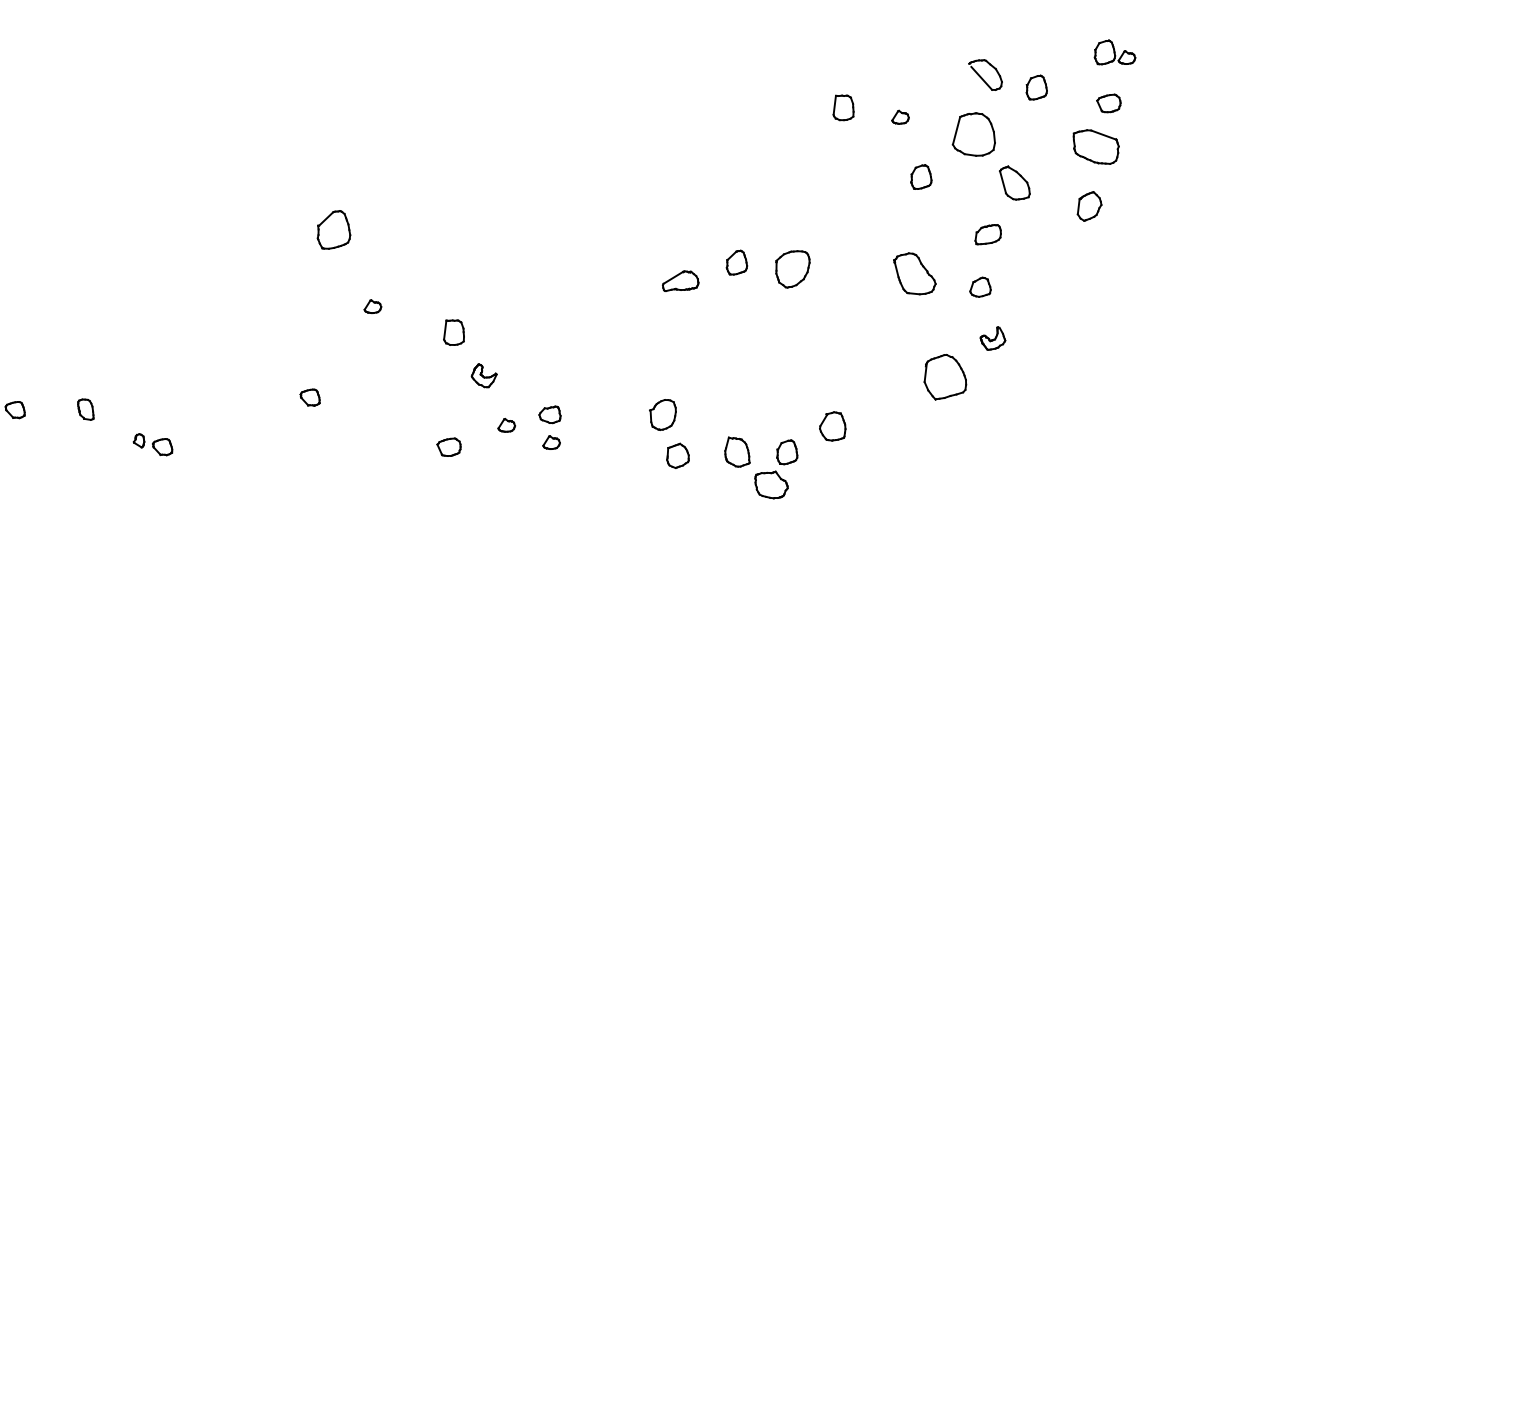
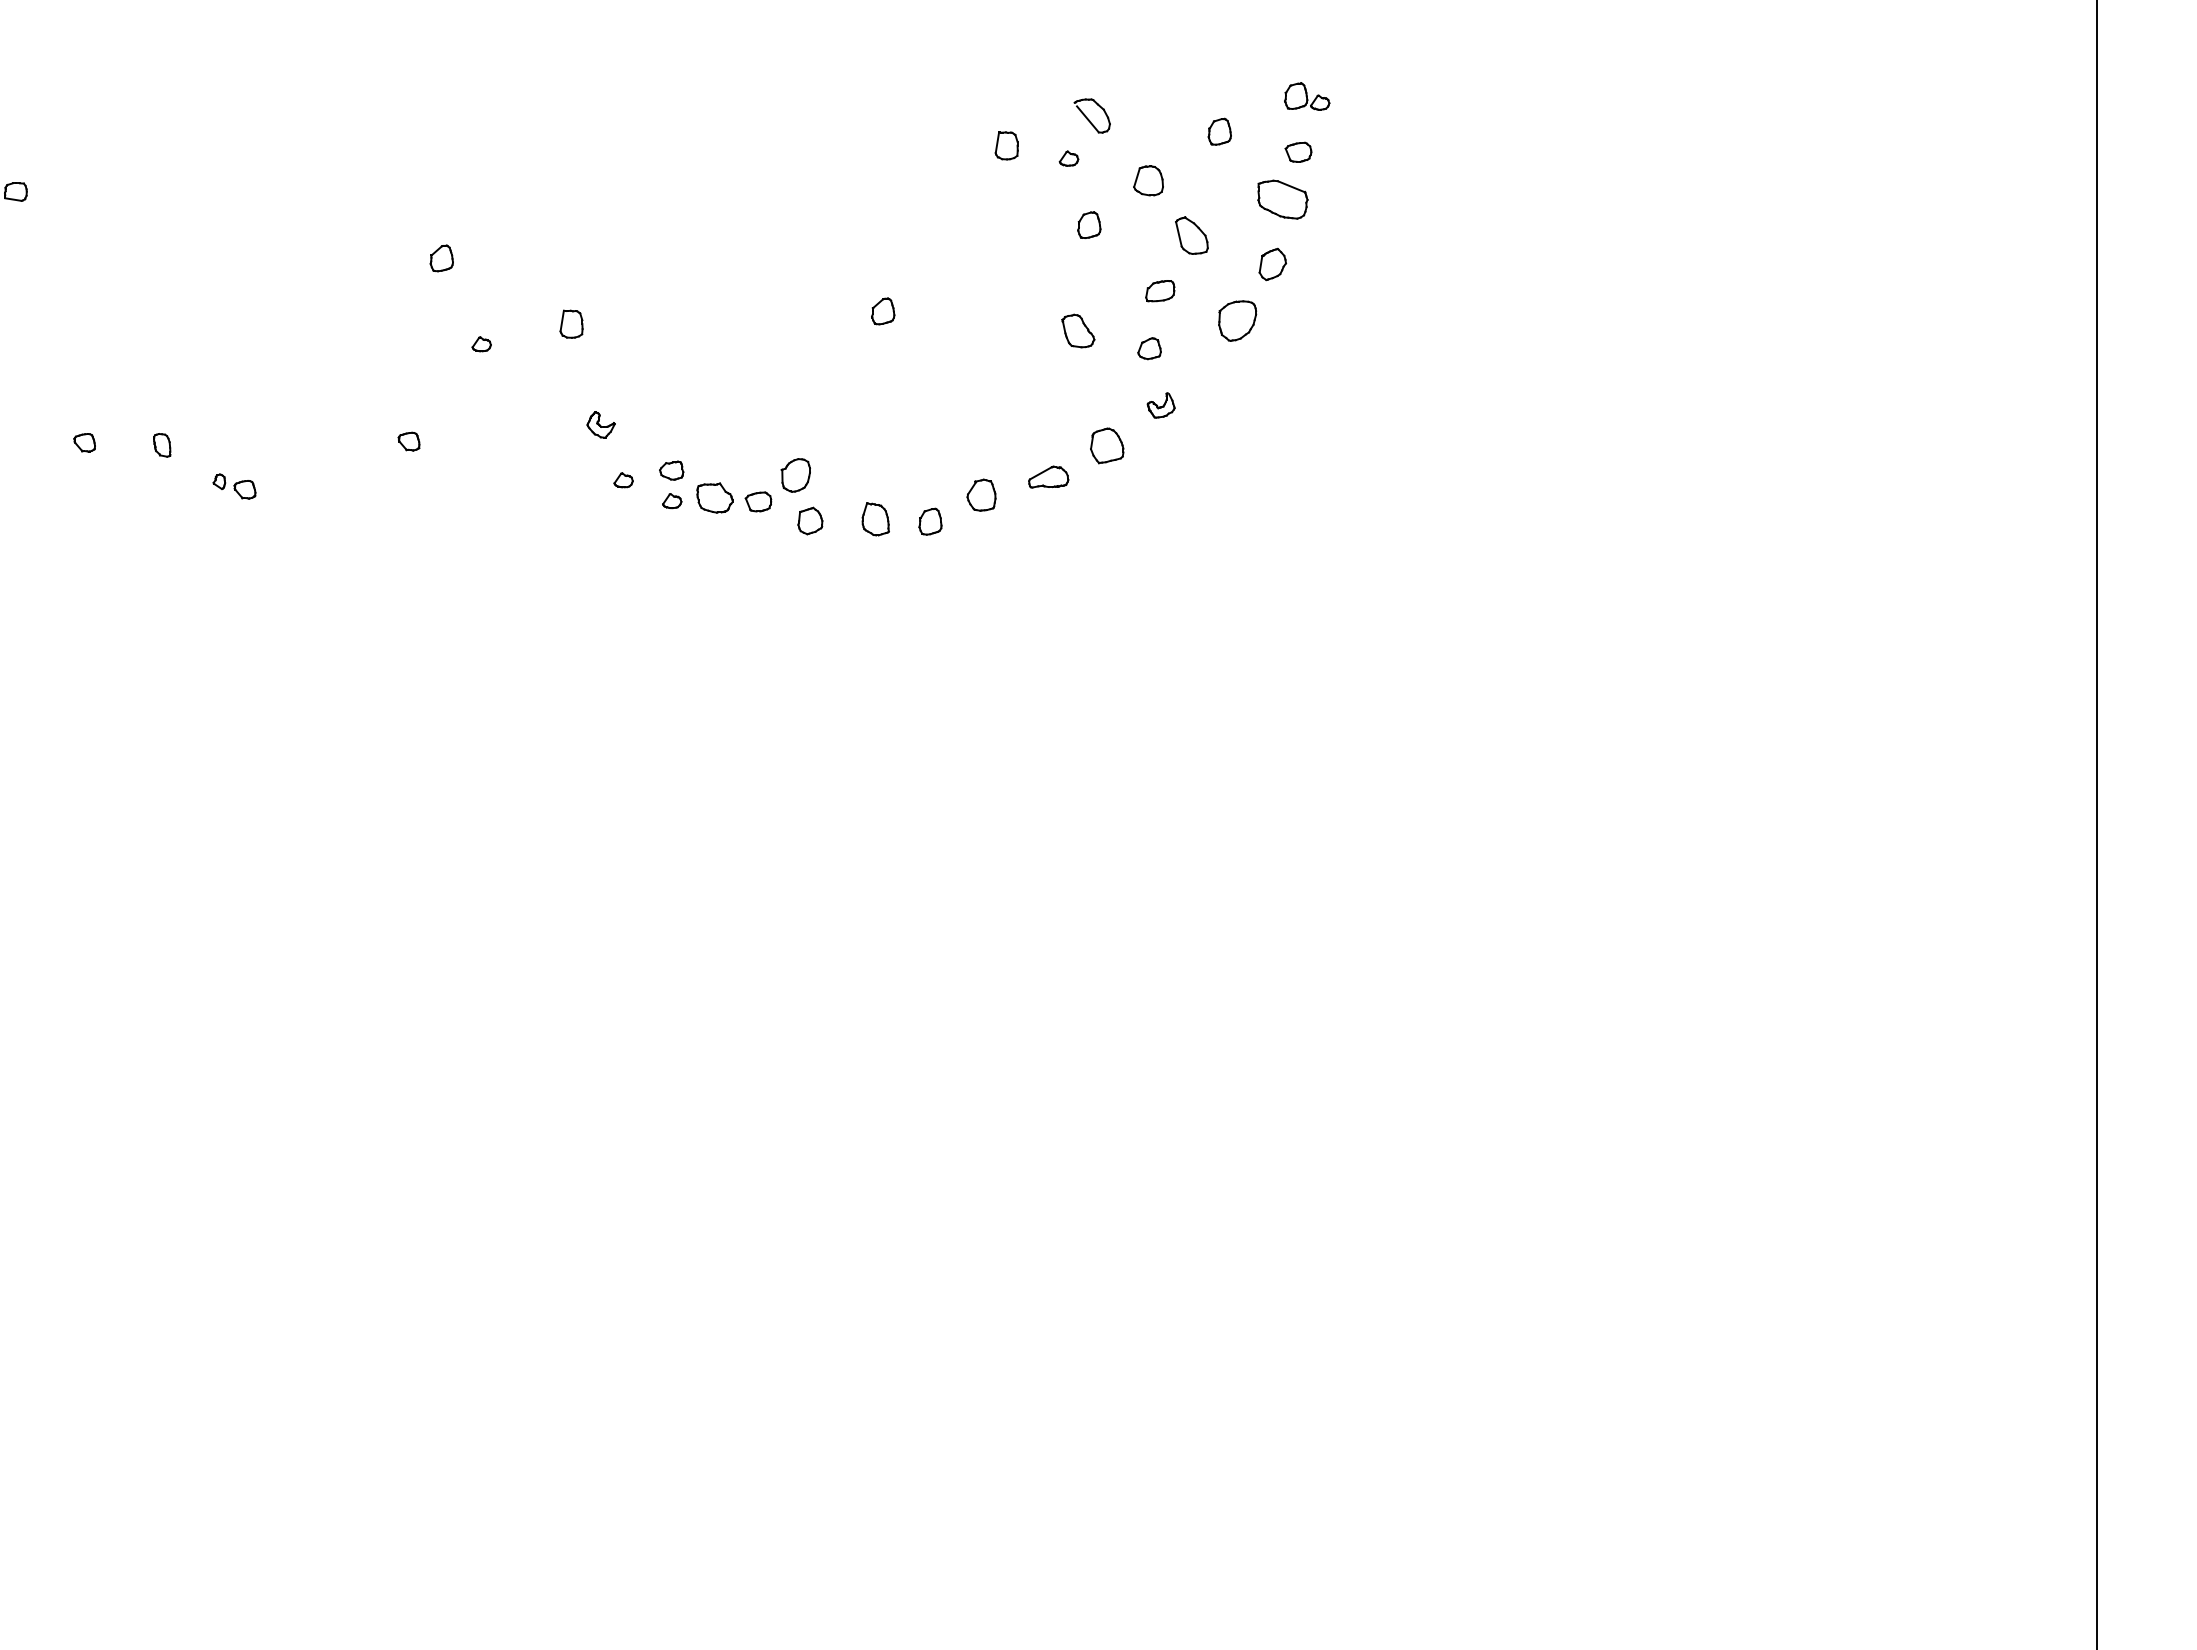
part: (984, 74) -> (1091, 115), moved
part: (973, 134) -> (1148, 180), size x0.62
part: (333, 230) -> (441, 258), size x0.62
part: (792, 268) -> (1237, 320), moved
part: (915, 273) -> (1078, 330), size x0.71
part: (680, 280) -> (1048, 476), moved
part: (453, 331) -> (571, 323), moved
part: (945, 376) -> (1107, 445), size x0.71
part: (449, 446) -> (758, 501), moved
part: (771, 484) -> (714, 497), moved

